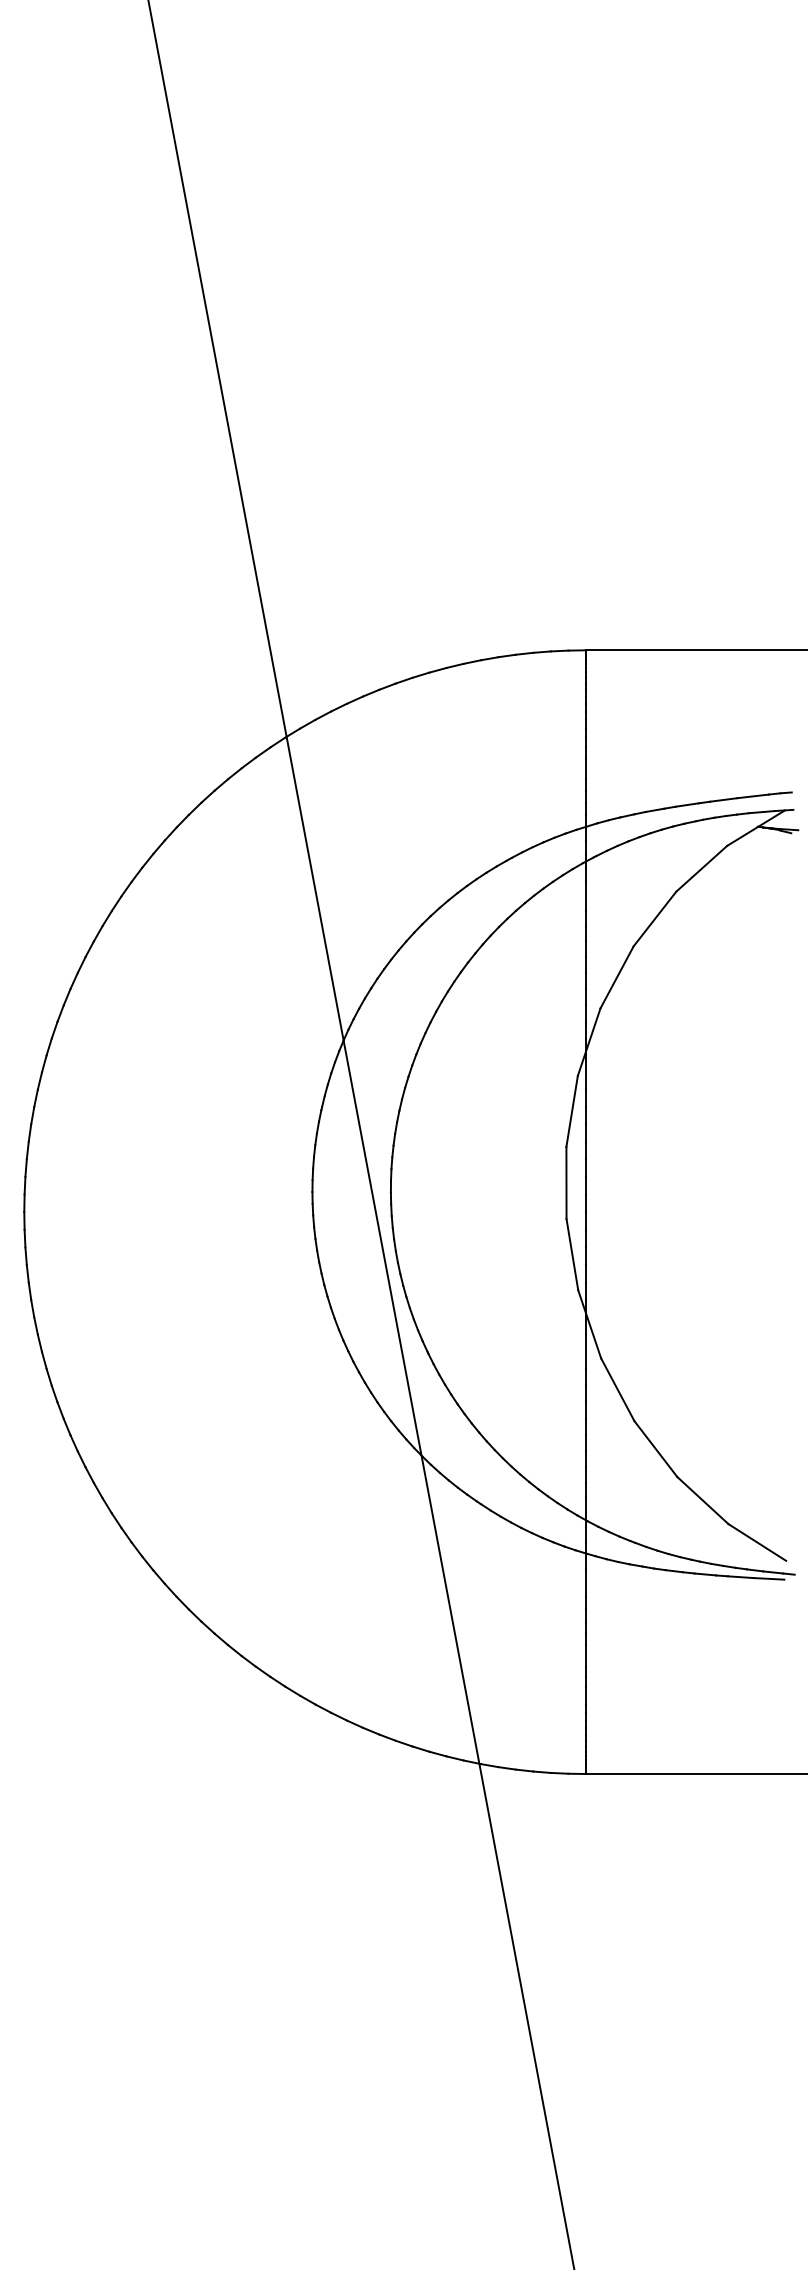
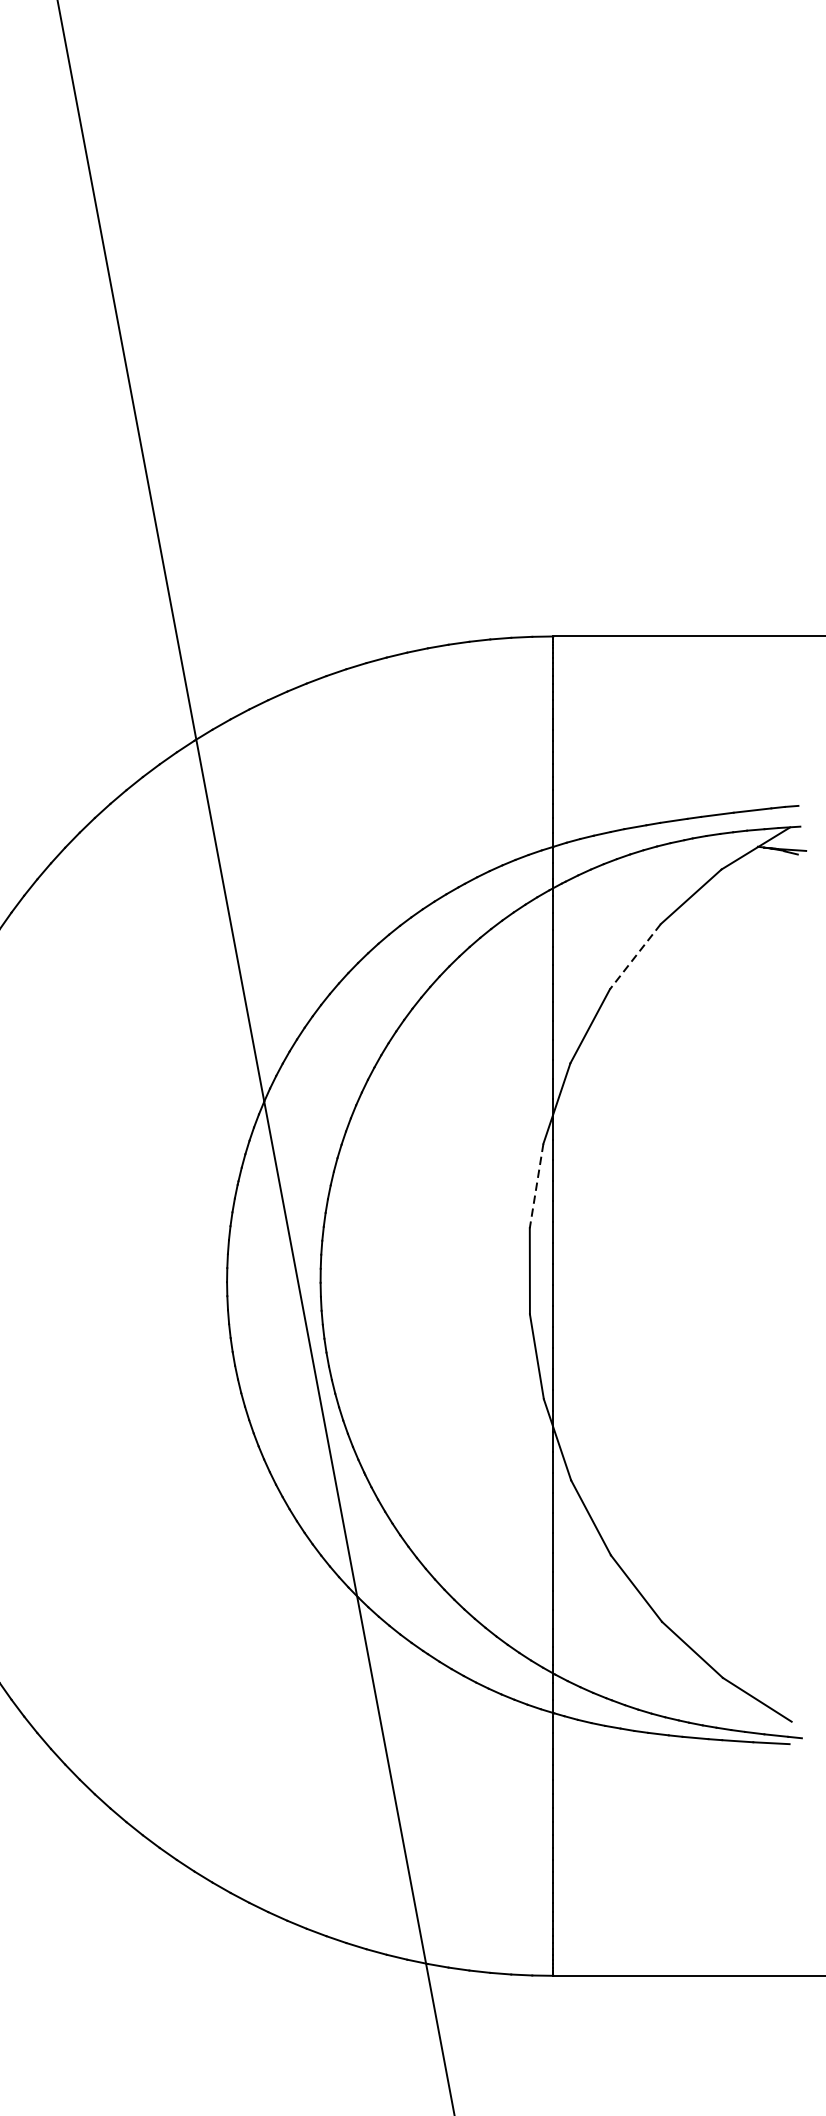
line: (655, 918) -> (635, 956), solid -> dashed
line: (572, 1111) -> (537, 1186), solid -> dashed

